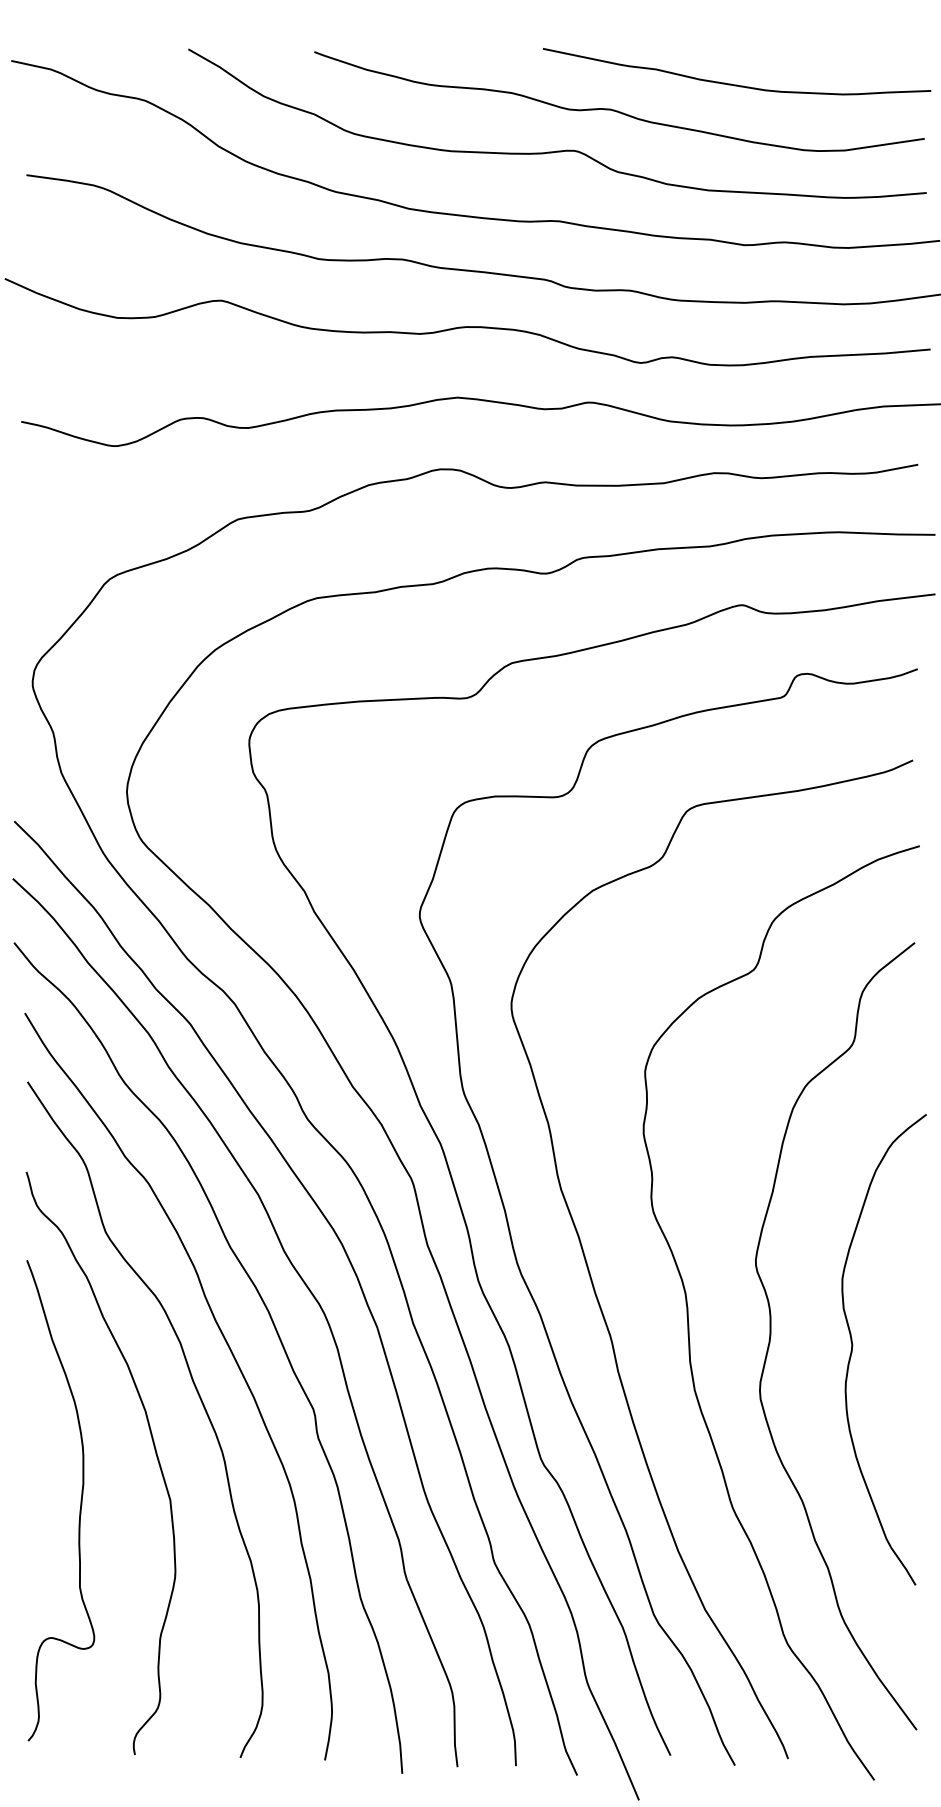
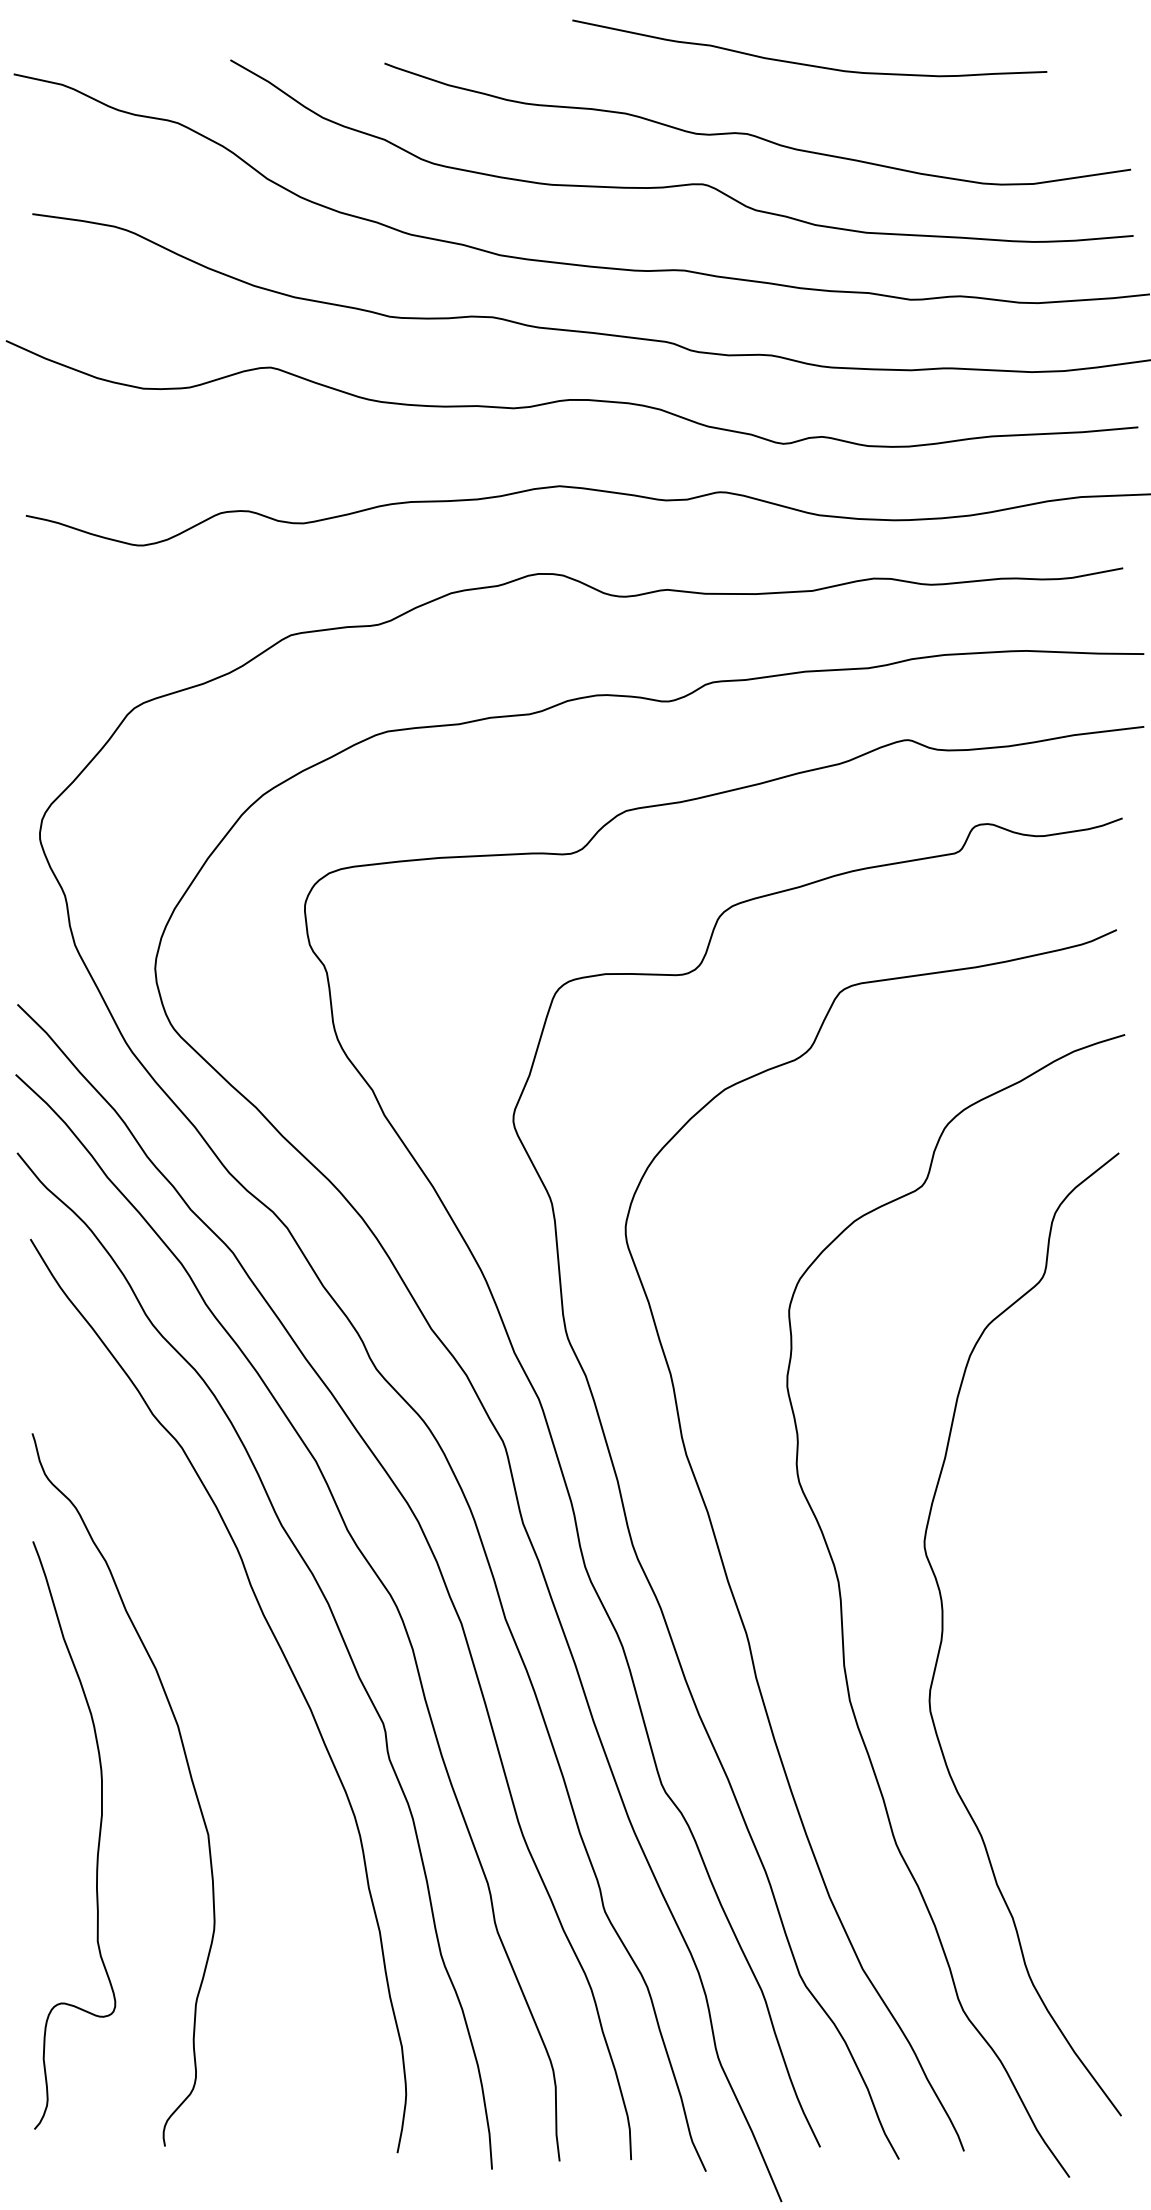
curve: (731, 83) -> (803, 62), moved
curve: (853, 1345) -> (1043, 1645), removed
curve: (197, 1394) -> (241, 1705), removed

